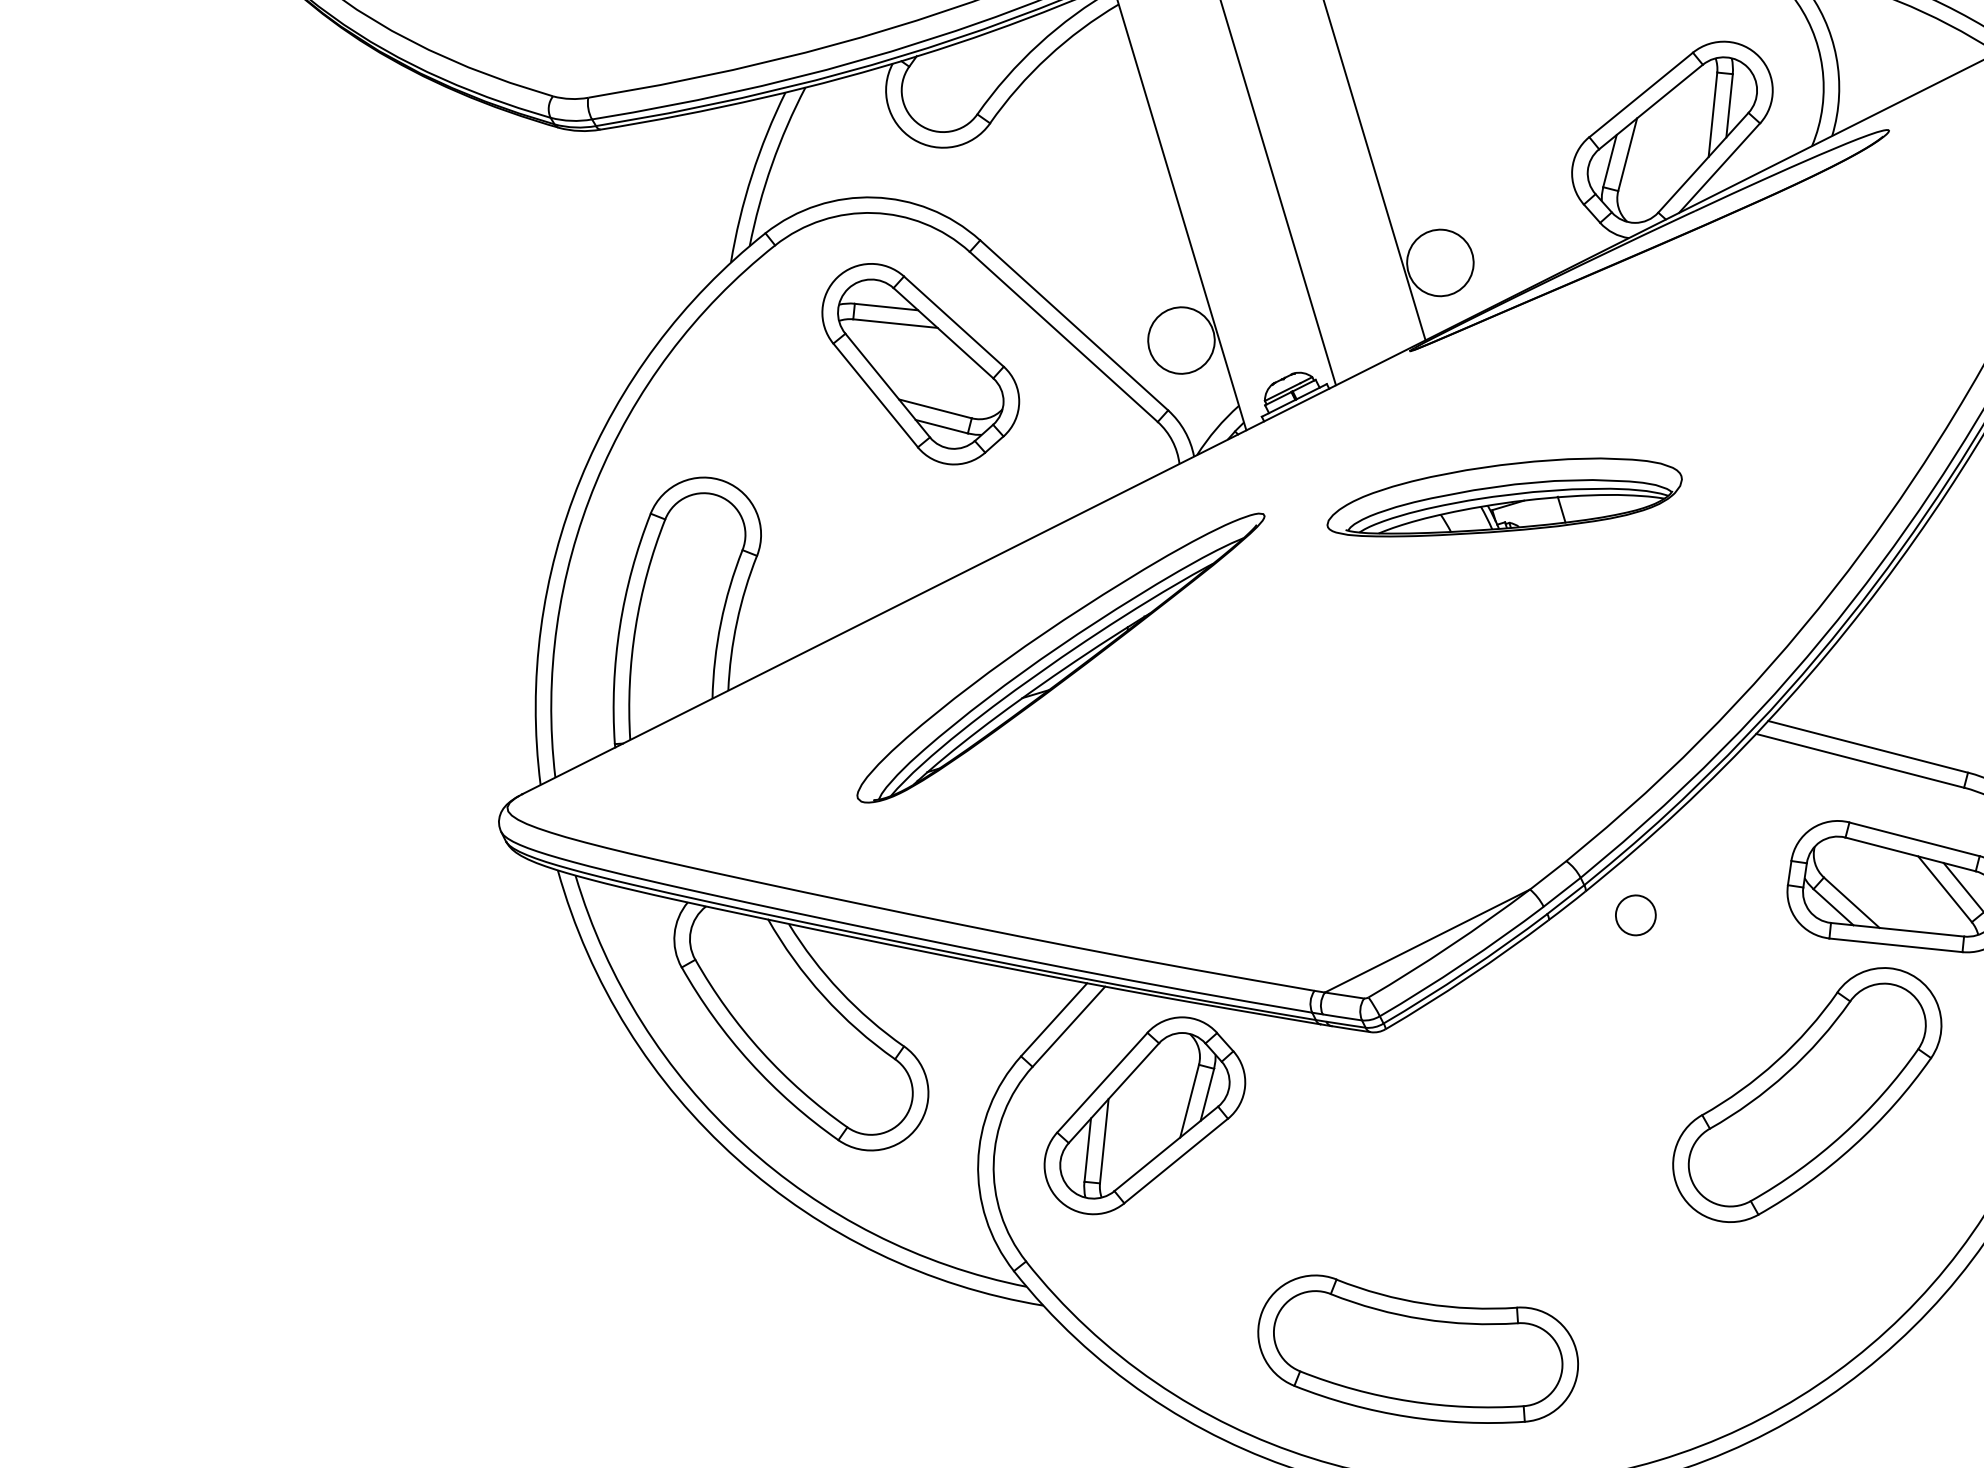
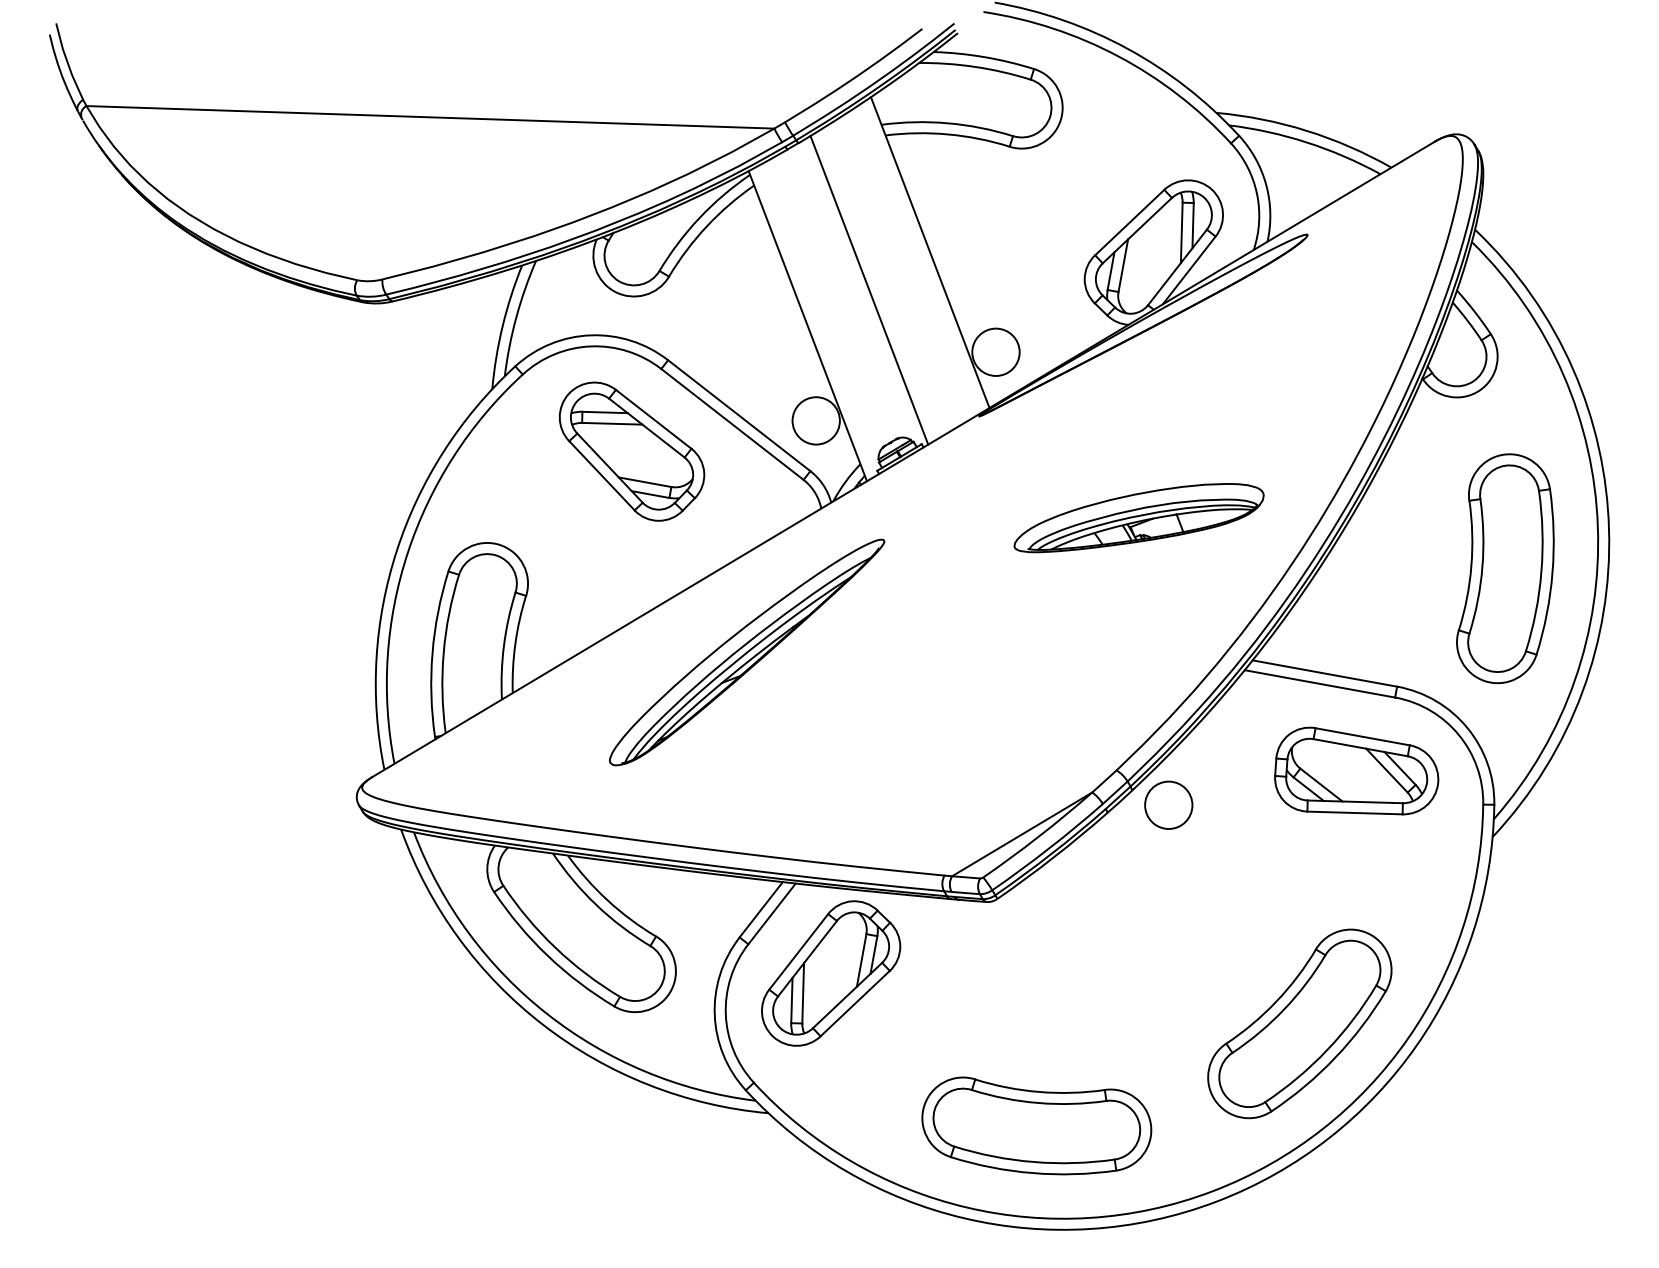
part: (1504, 498) -> (1138, 518), moved
circle: (1635, 914) -> (1168, 804), size x1.67
part: (1806, 1094) -> (1299, 1023), moved

